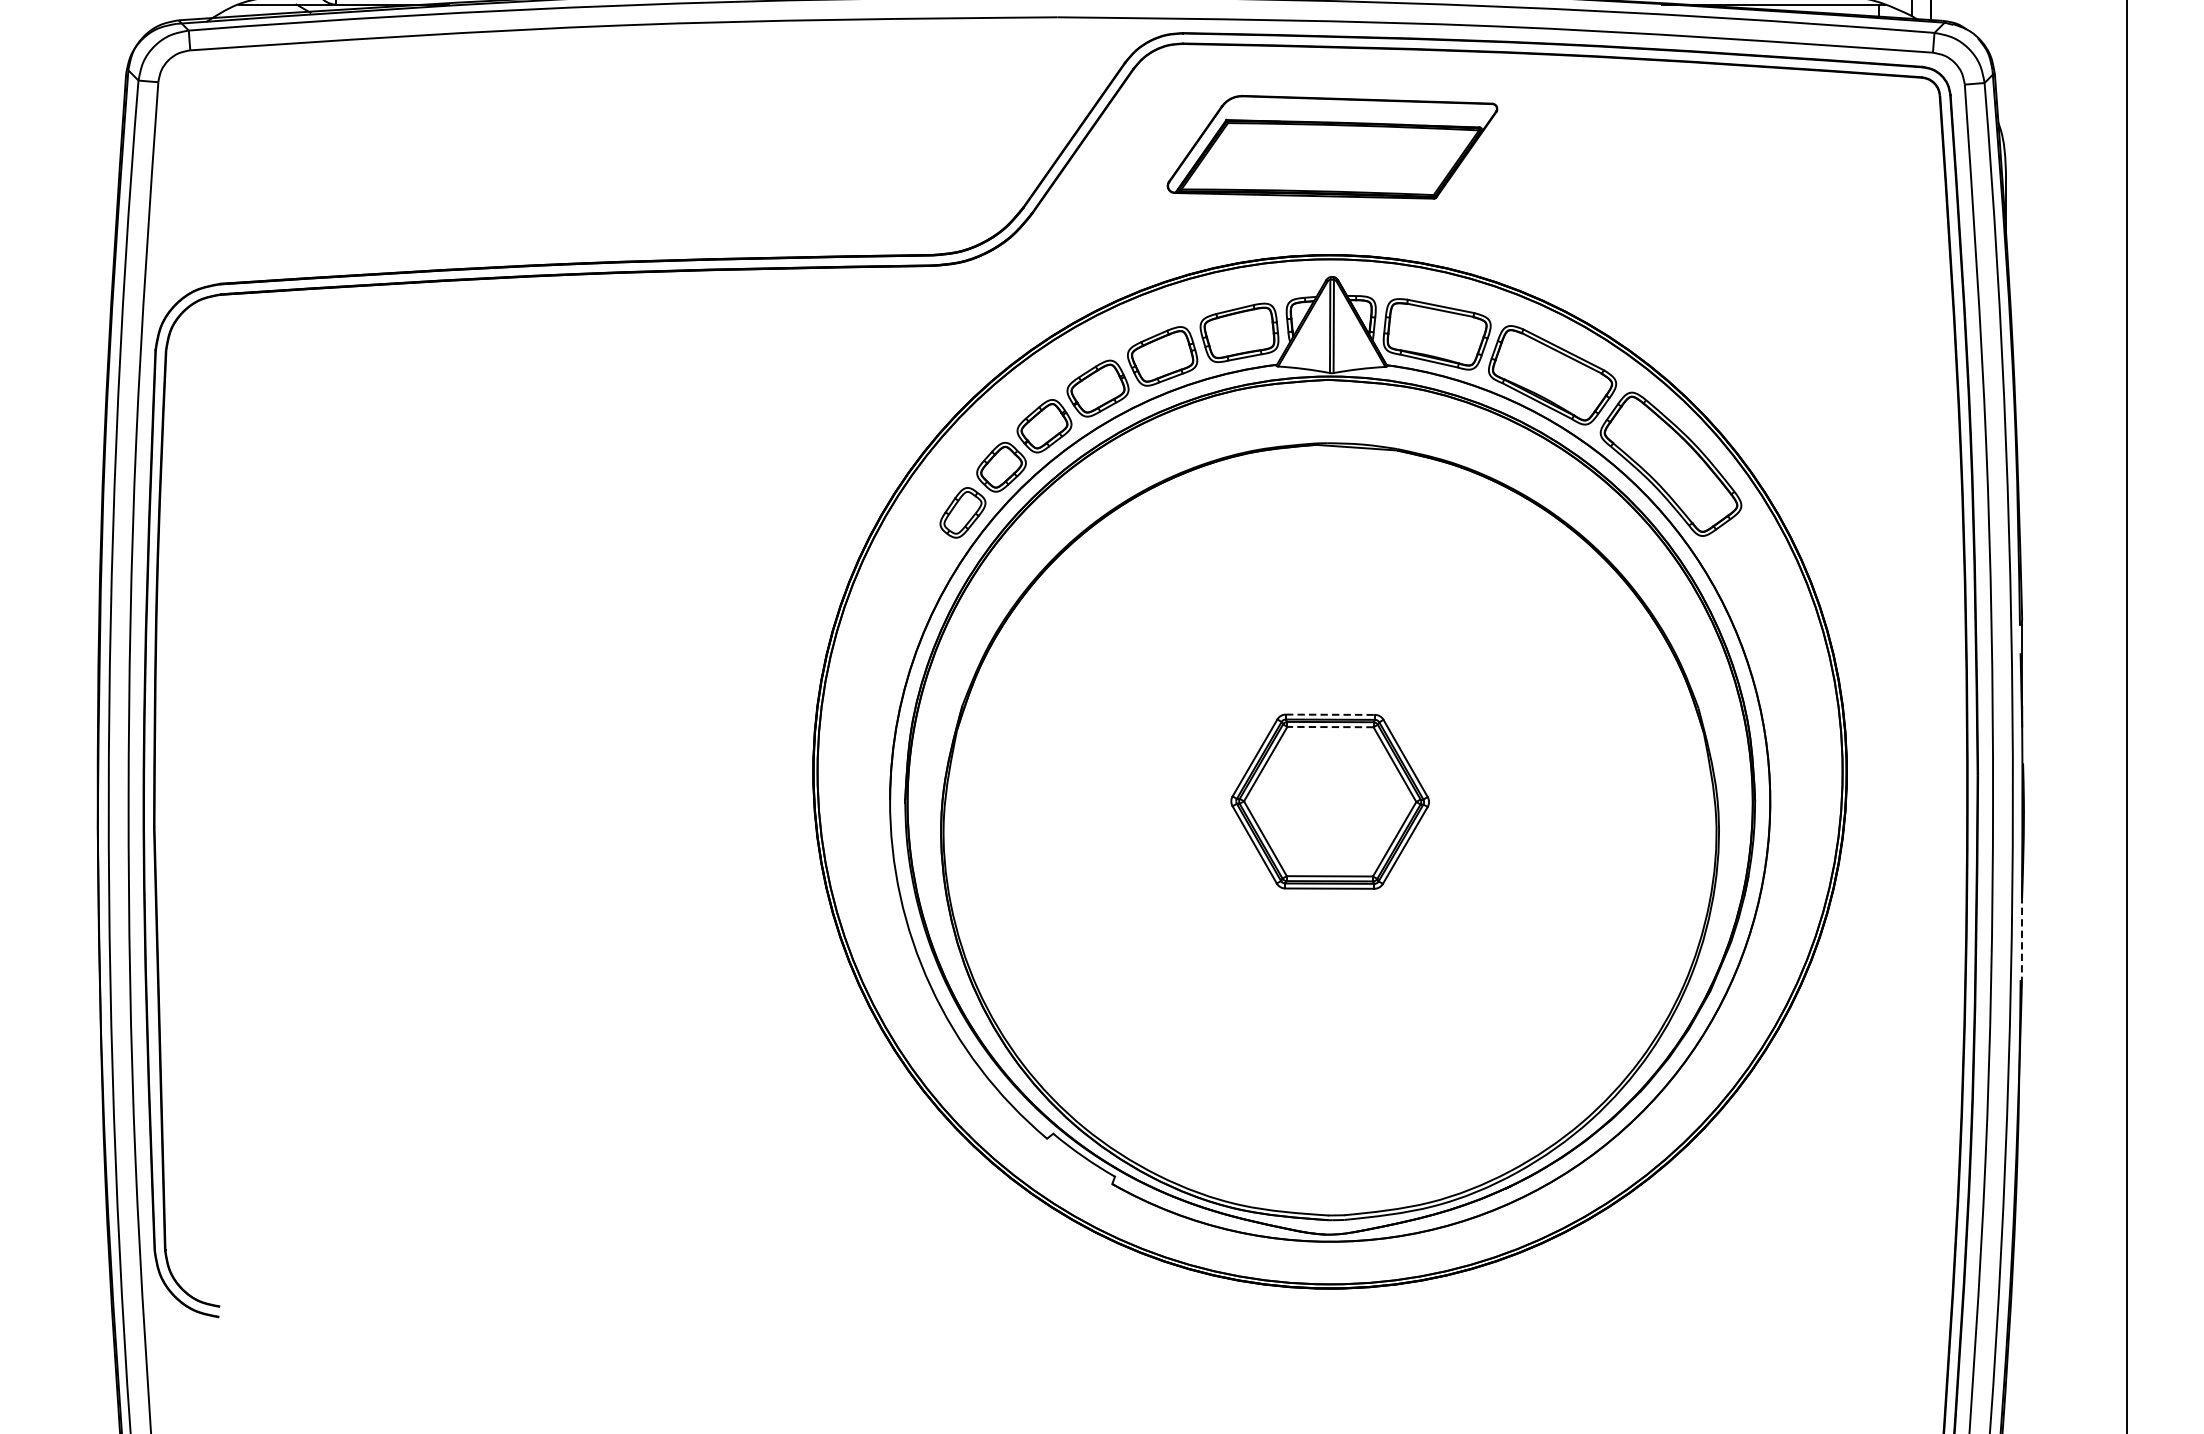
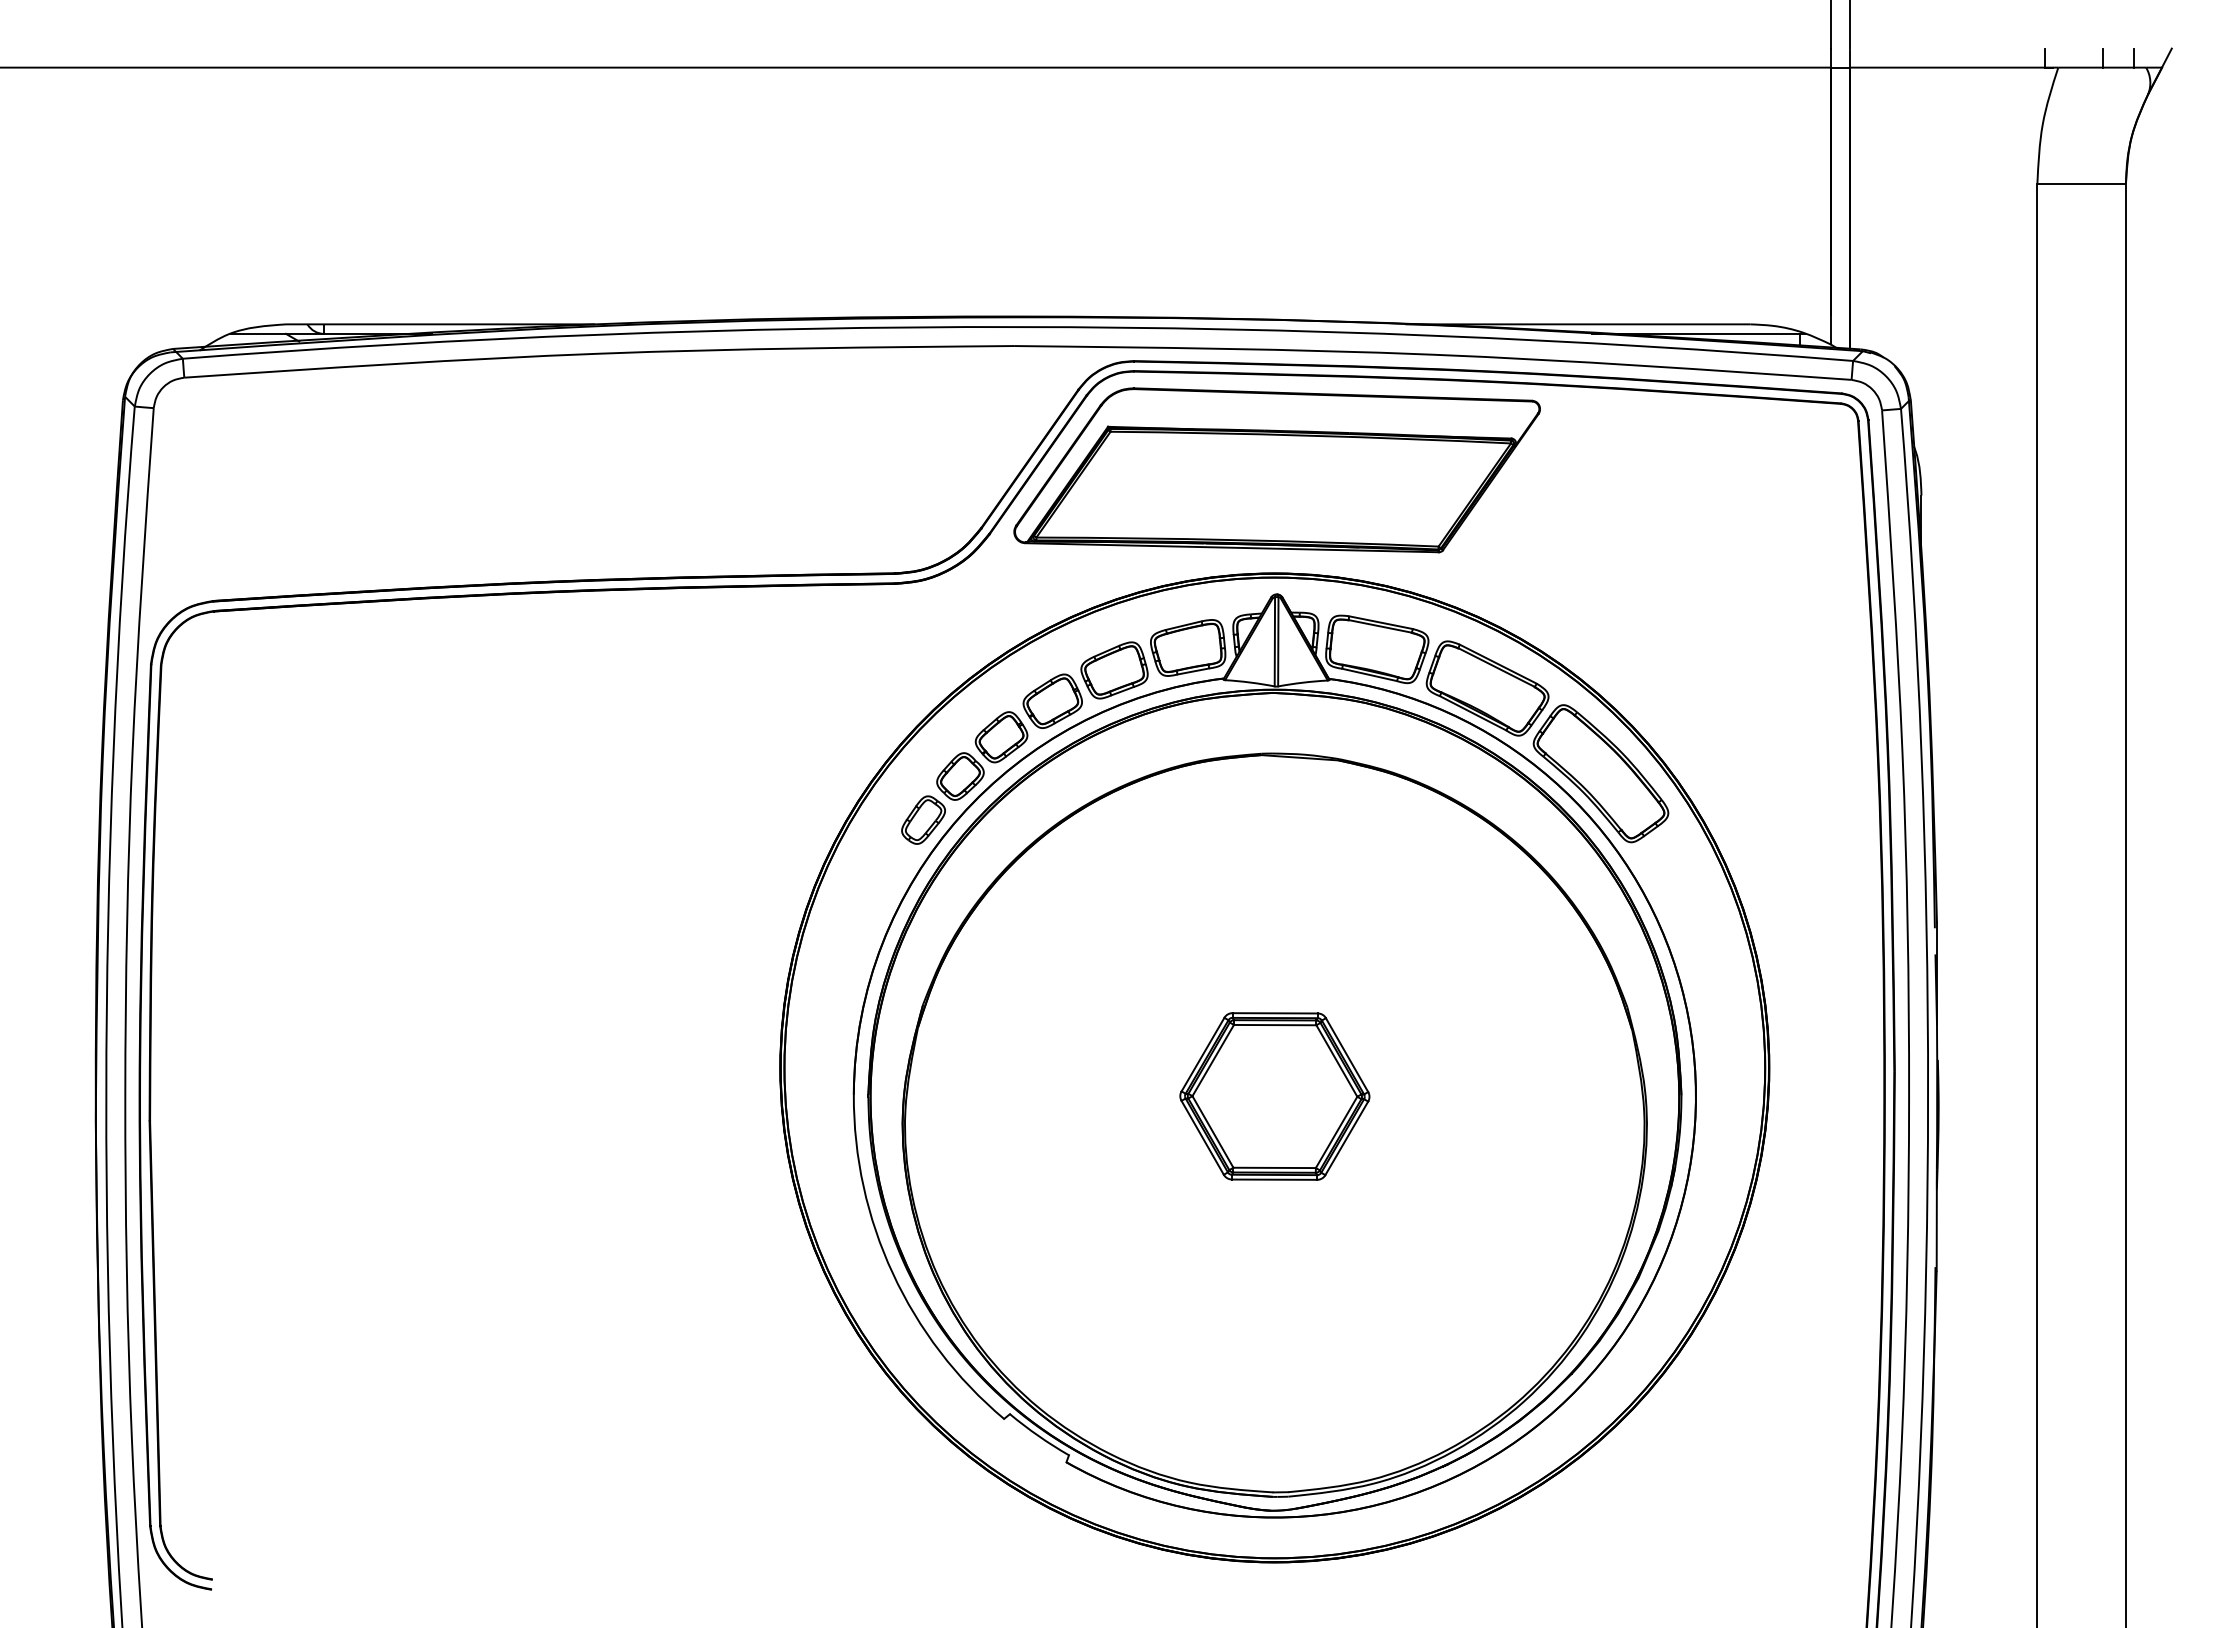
part: (1331, 147) -> (1276, 470), size x1.67
line: (1330, 714) -> (1275, 1013), dashed -> solid
line: (1329, 727) -> (1274, 1025), dashed -> solid
line: (2021, 941) -> (1936, 1230), dashed -> solid

